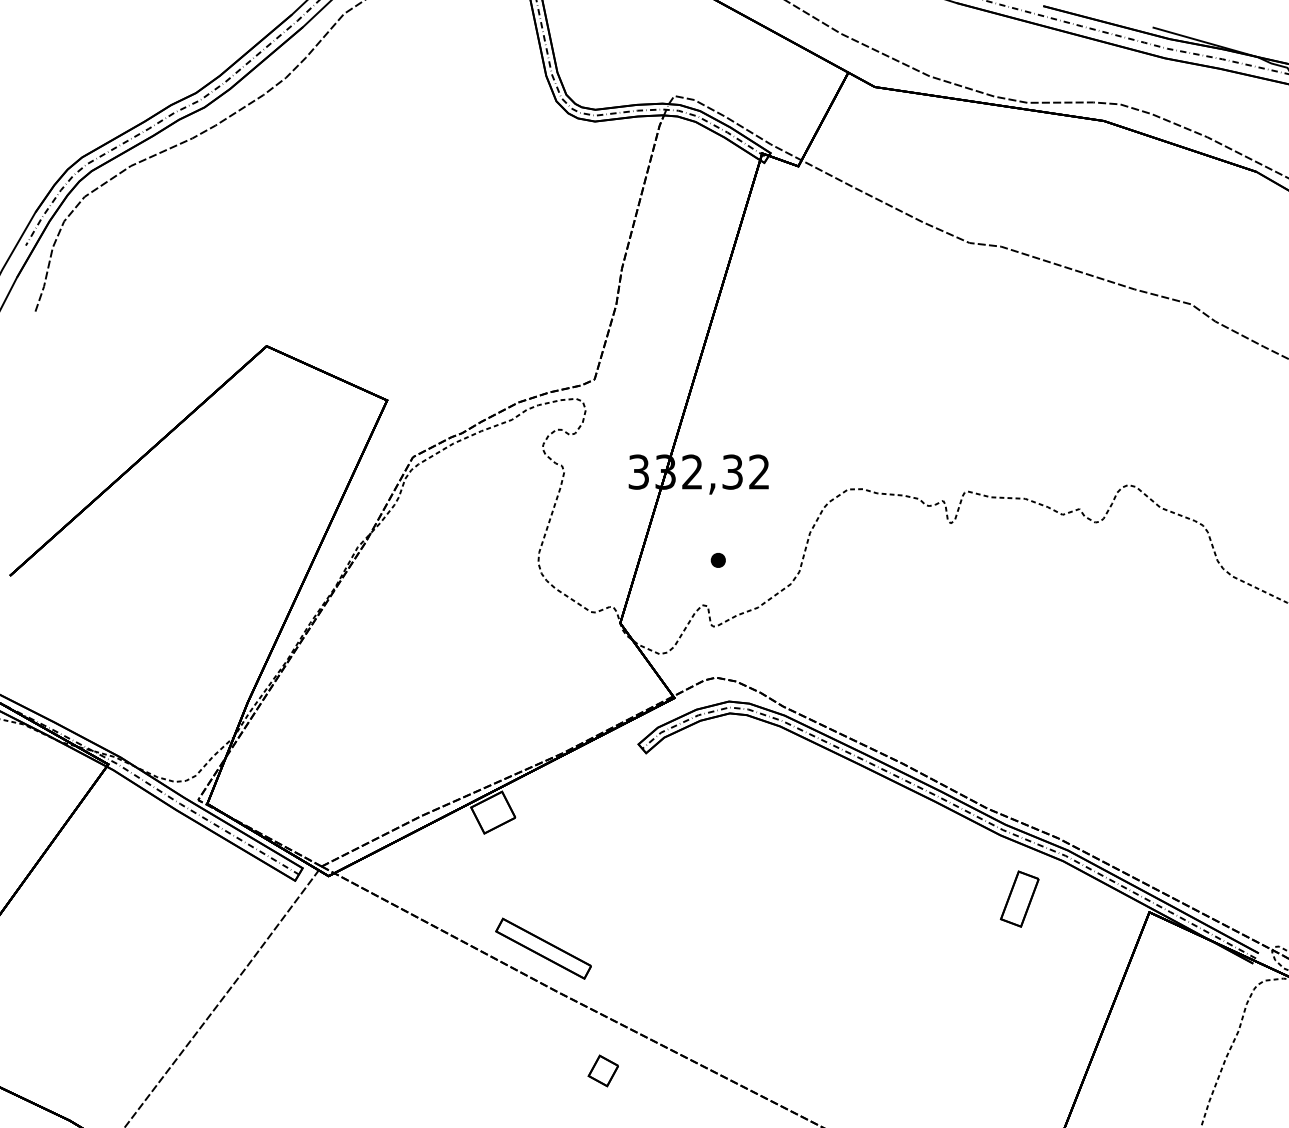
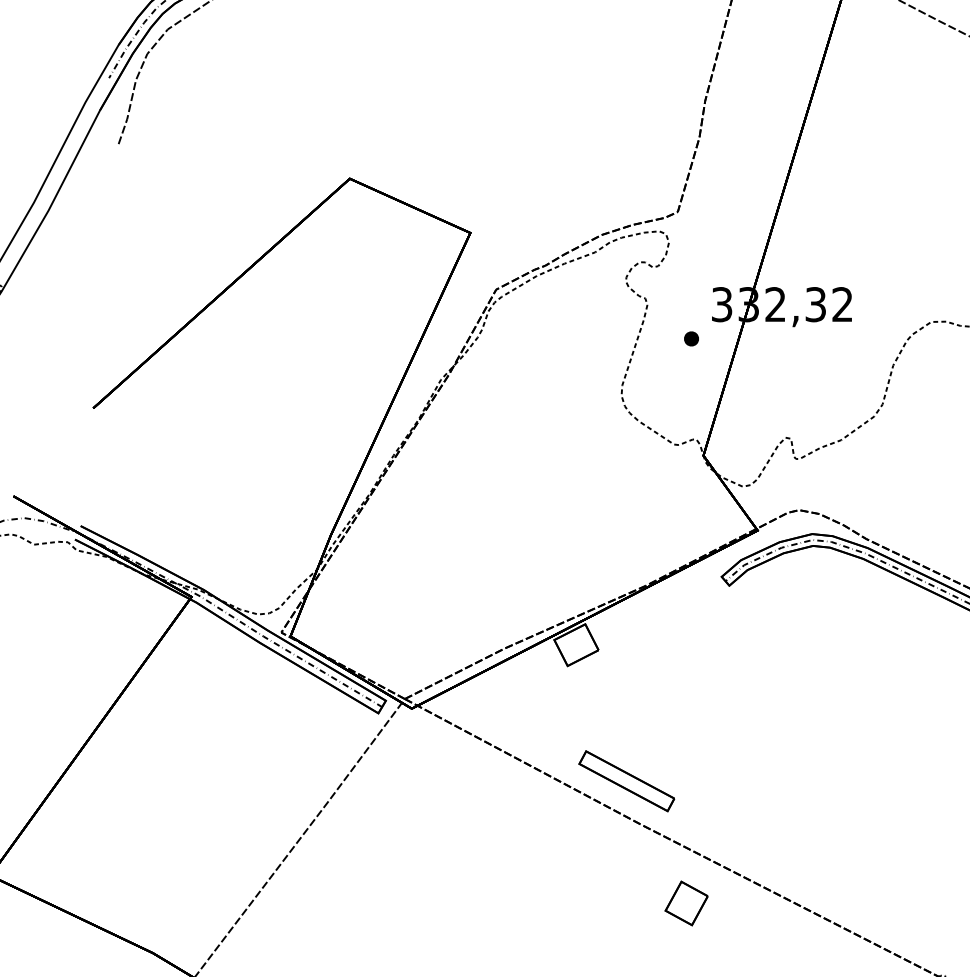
part: (717, 560) -> (690, 339), moved
part: (603, 1070) -> (686, 903), size x1.43

